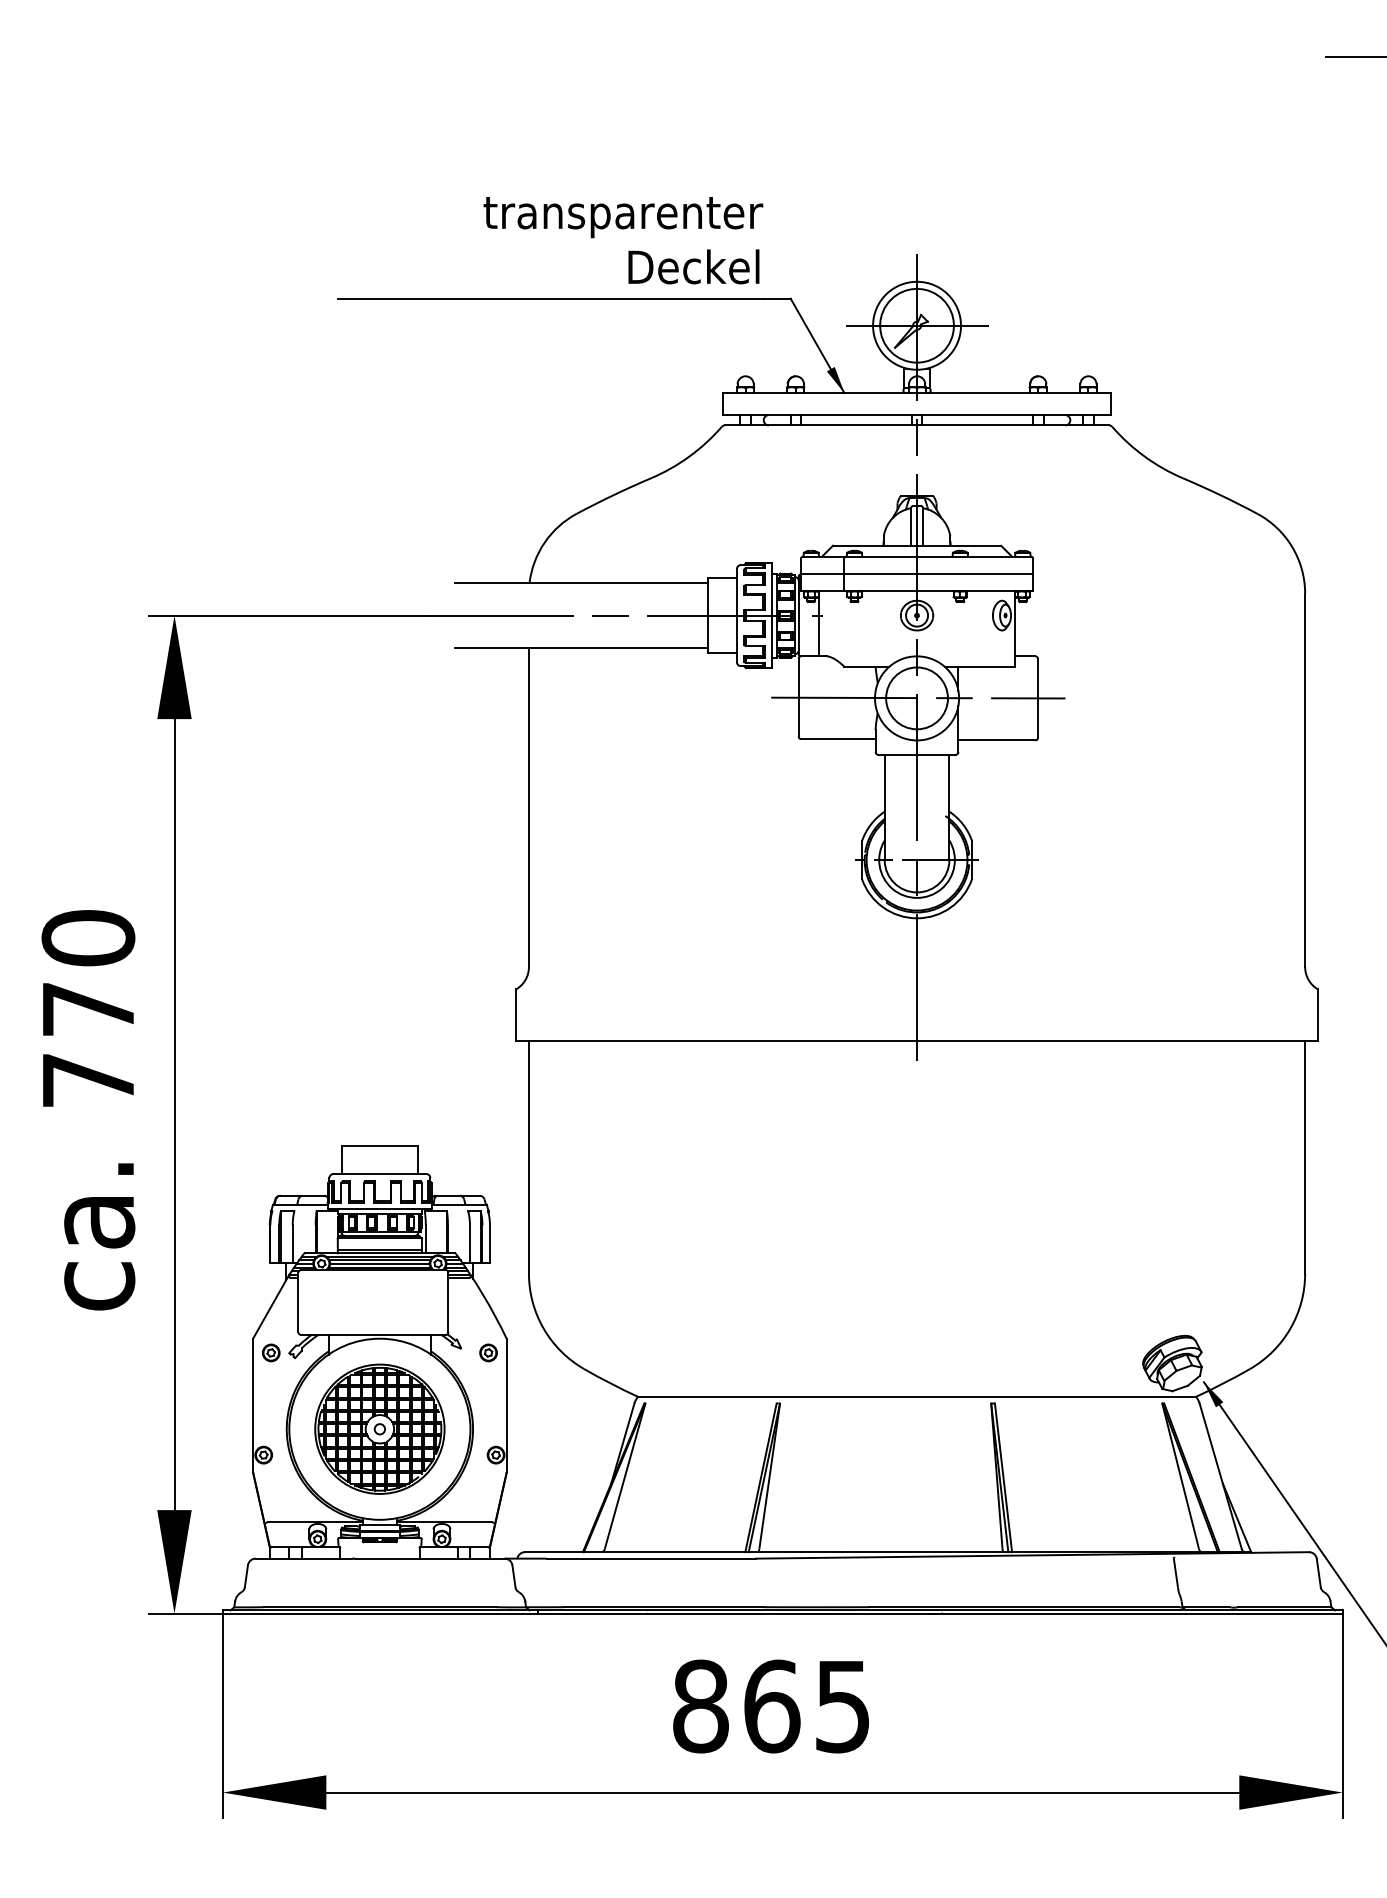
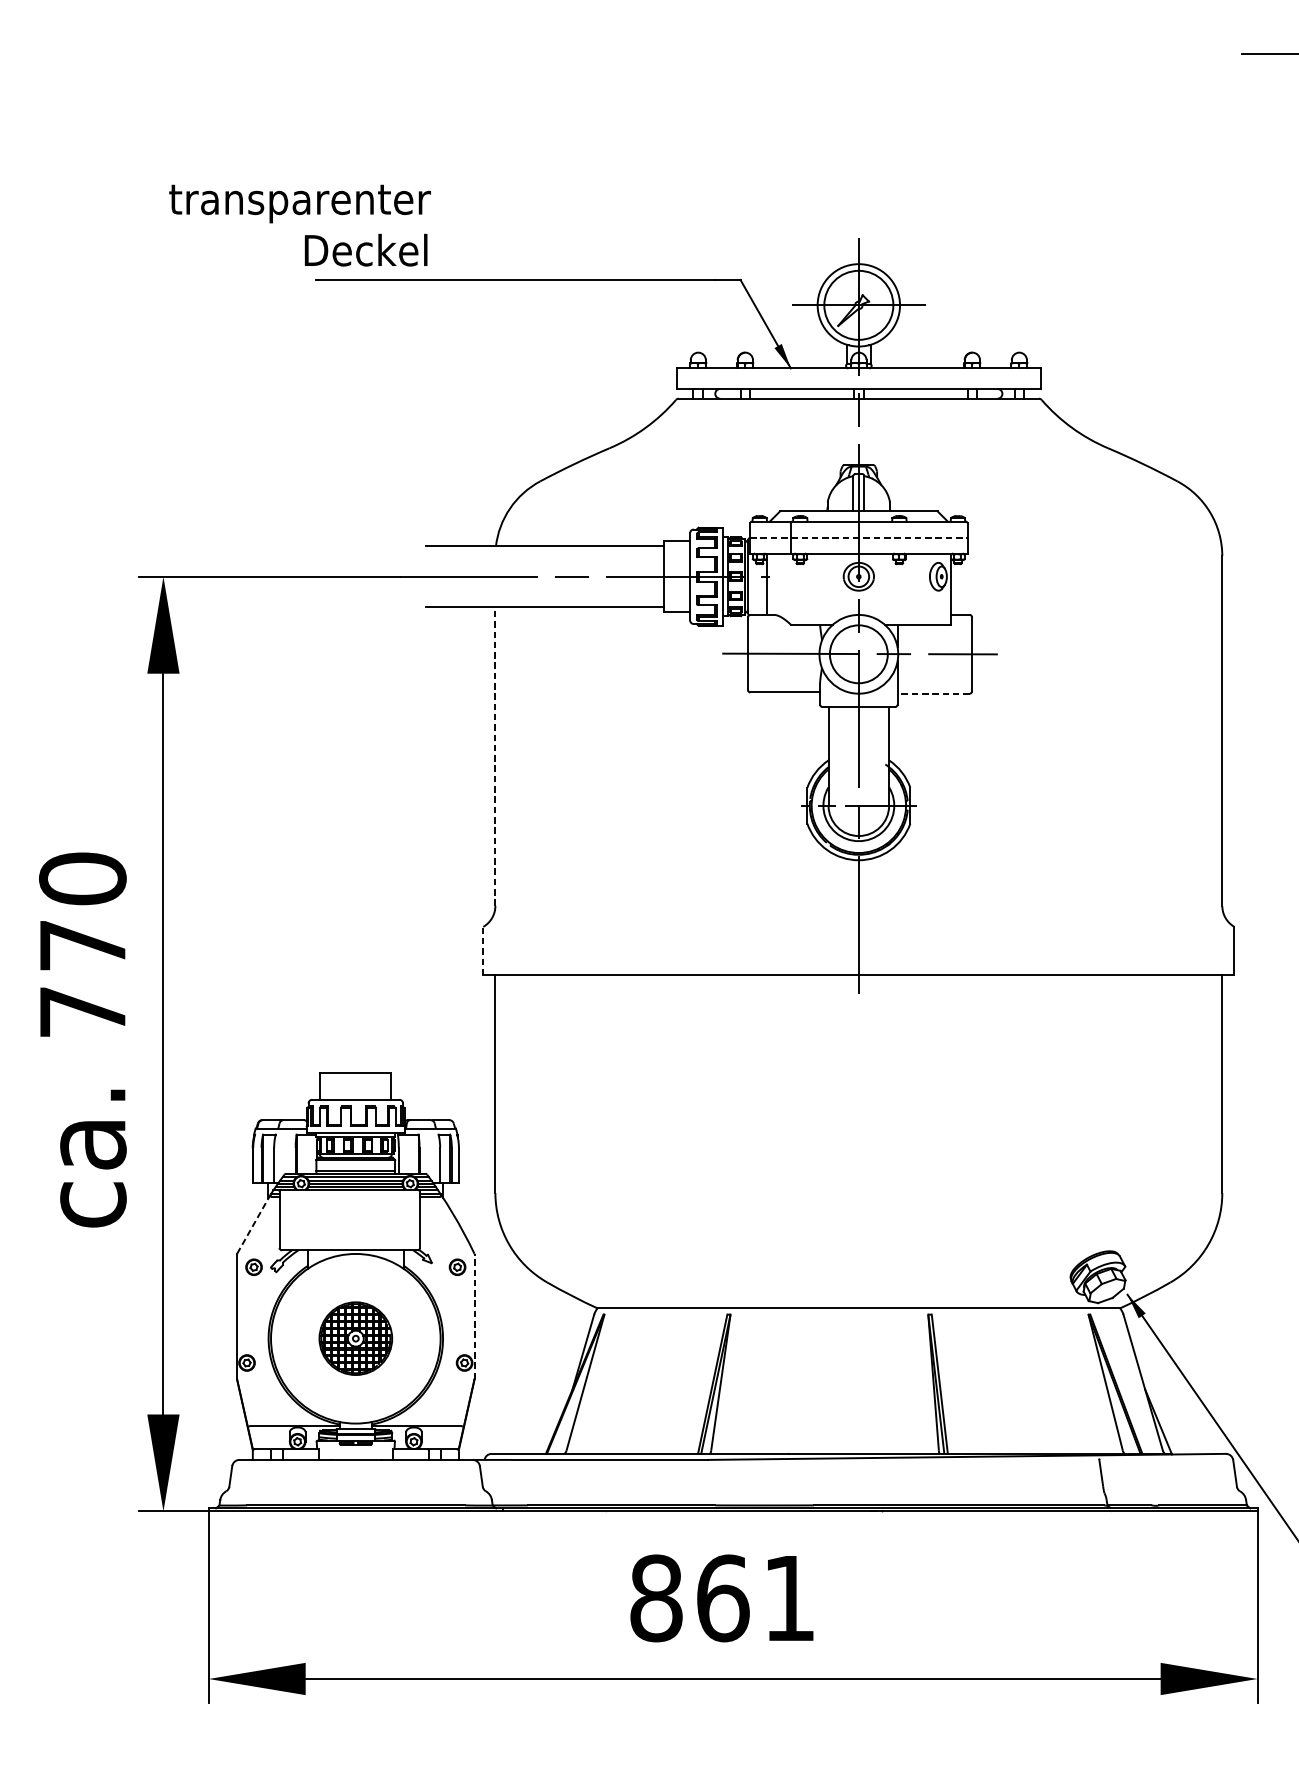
text: (623, 240) -> (300, 225), moved
line: (917, 574) -> (859, 538), solid -> dashed
line: (996, 740) -> (933, 693), solid -> dashed
line: (528, 807) -> (494, 756), solid -> dashed
line: (516, 1015) -> (483, 951), solid -> dashed
line: (271, 1307) -> (254, 1224), solid -> dashed
line: (506, 1405) -> (474, 1316), solid -> dashed
part: (379, 1428) -> (355, 1338), size x0.6
text: (842, 1707) -> (789, 1599), 865 -> 861

